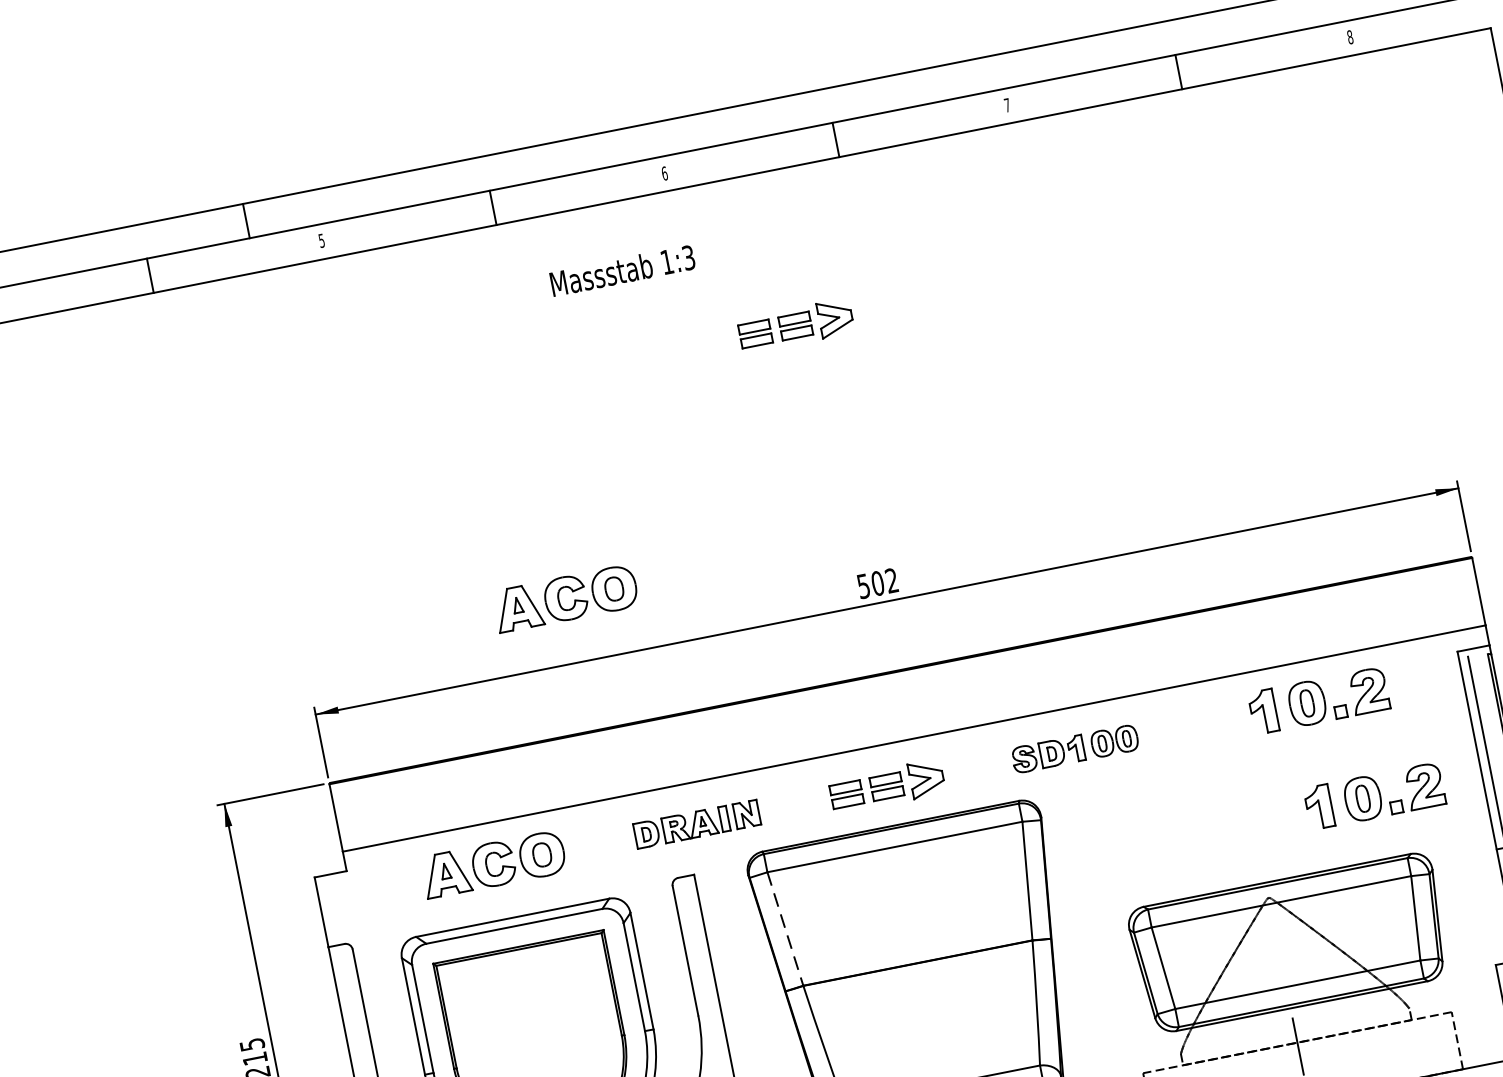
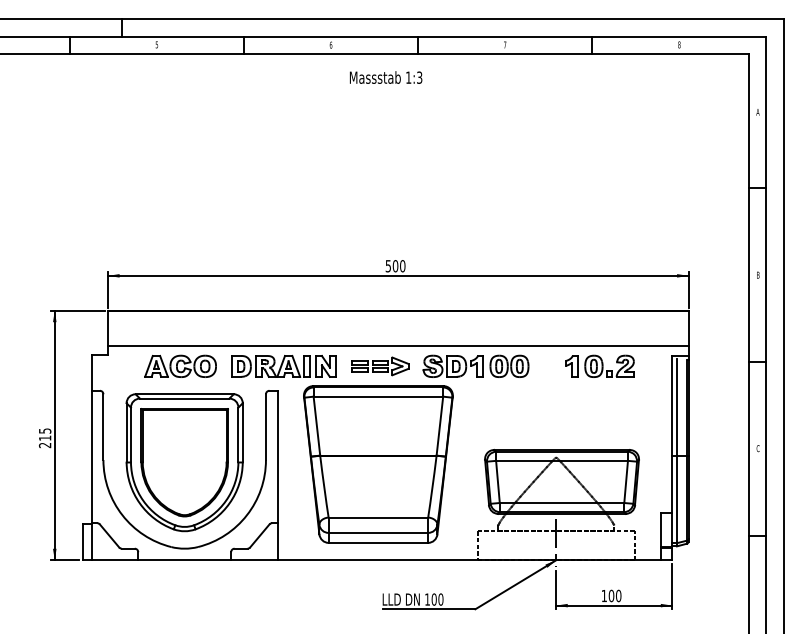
text: (623, 270) -> (386, 77), moved
part: (796, 326) -> (380, 132), removed
text: (891, 581) -> (402, 266), 502 -> 500
part: (565, 596) -> (241, 242), removed
part: (1073, 747) -> (475, 365), size x1.67
part: (1373, 794) -> (617, 417), removed
part: (696, 824) -> (283, 366), size x1.67
line: (784, 929) -> (316, 426), dashed -> solid

